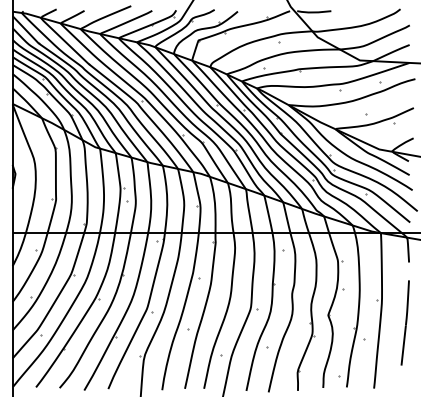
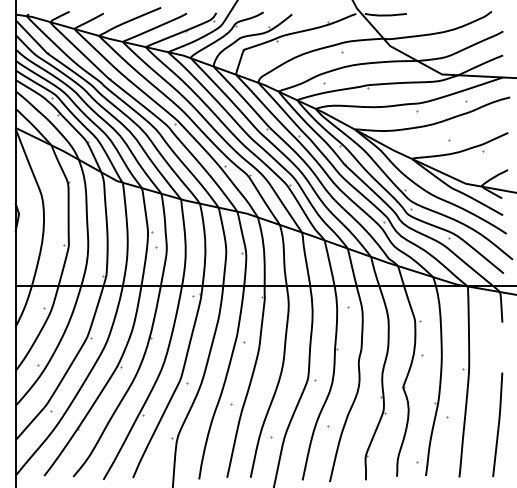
part: (405, 322) -> (497, 424), moved

